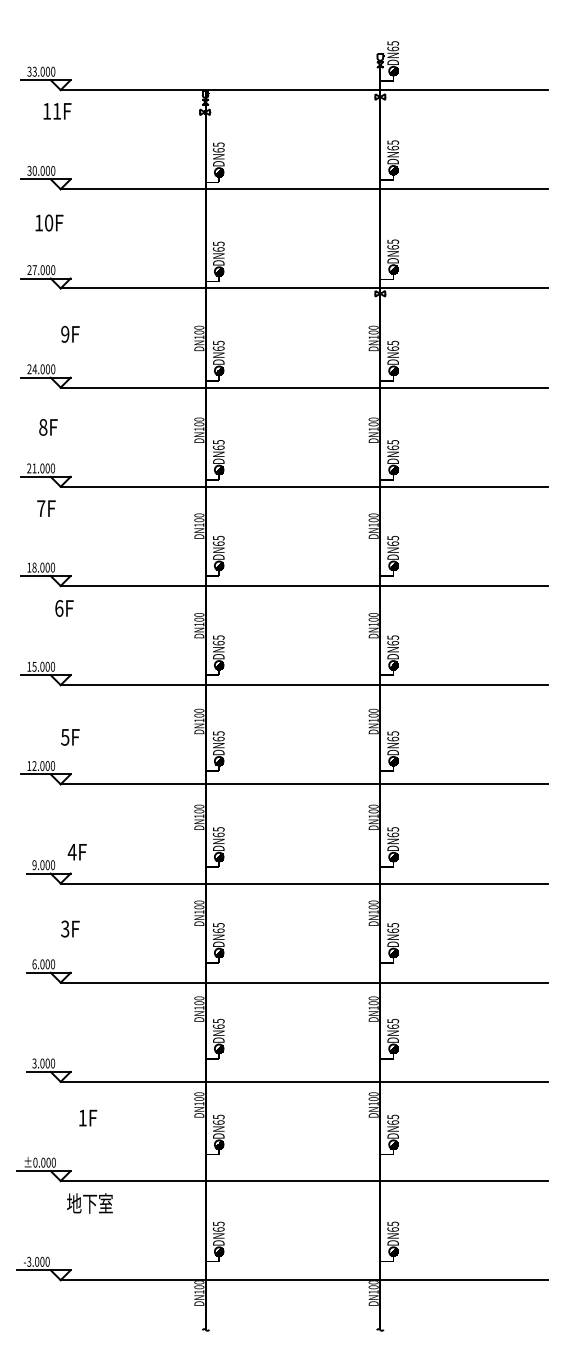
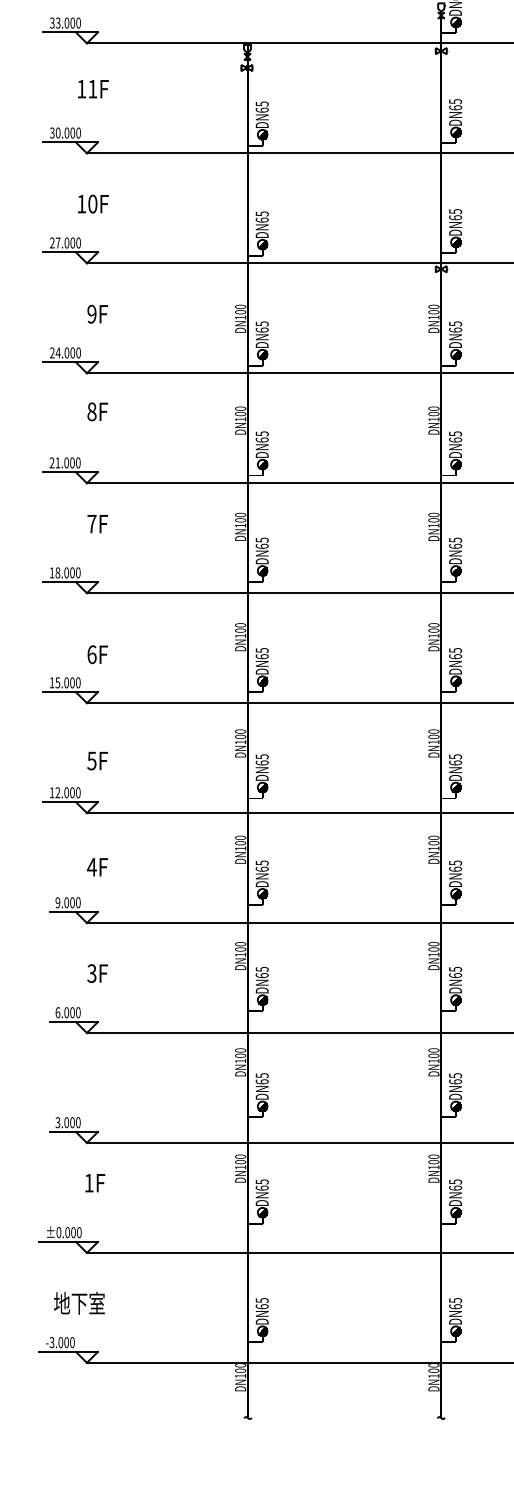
text: (57, 111) -> (93, 89), moved
text: (49, 222) -> (93, 203), moved
text: (48, 427) -> (97, 411), moved
text: (46, 508) -> (97, 523), moved
text: (64, 608) -> (97, 654), moved
text: (76, 852) -> (96, 867), moved
text: (88, 1117) -> (95, 1182), moved
text: (89, 1203) -> (78, 1303), moved

